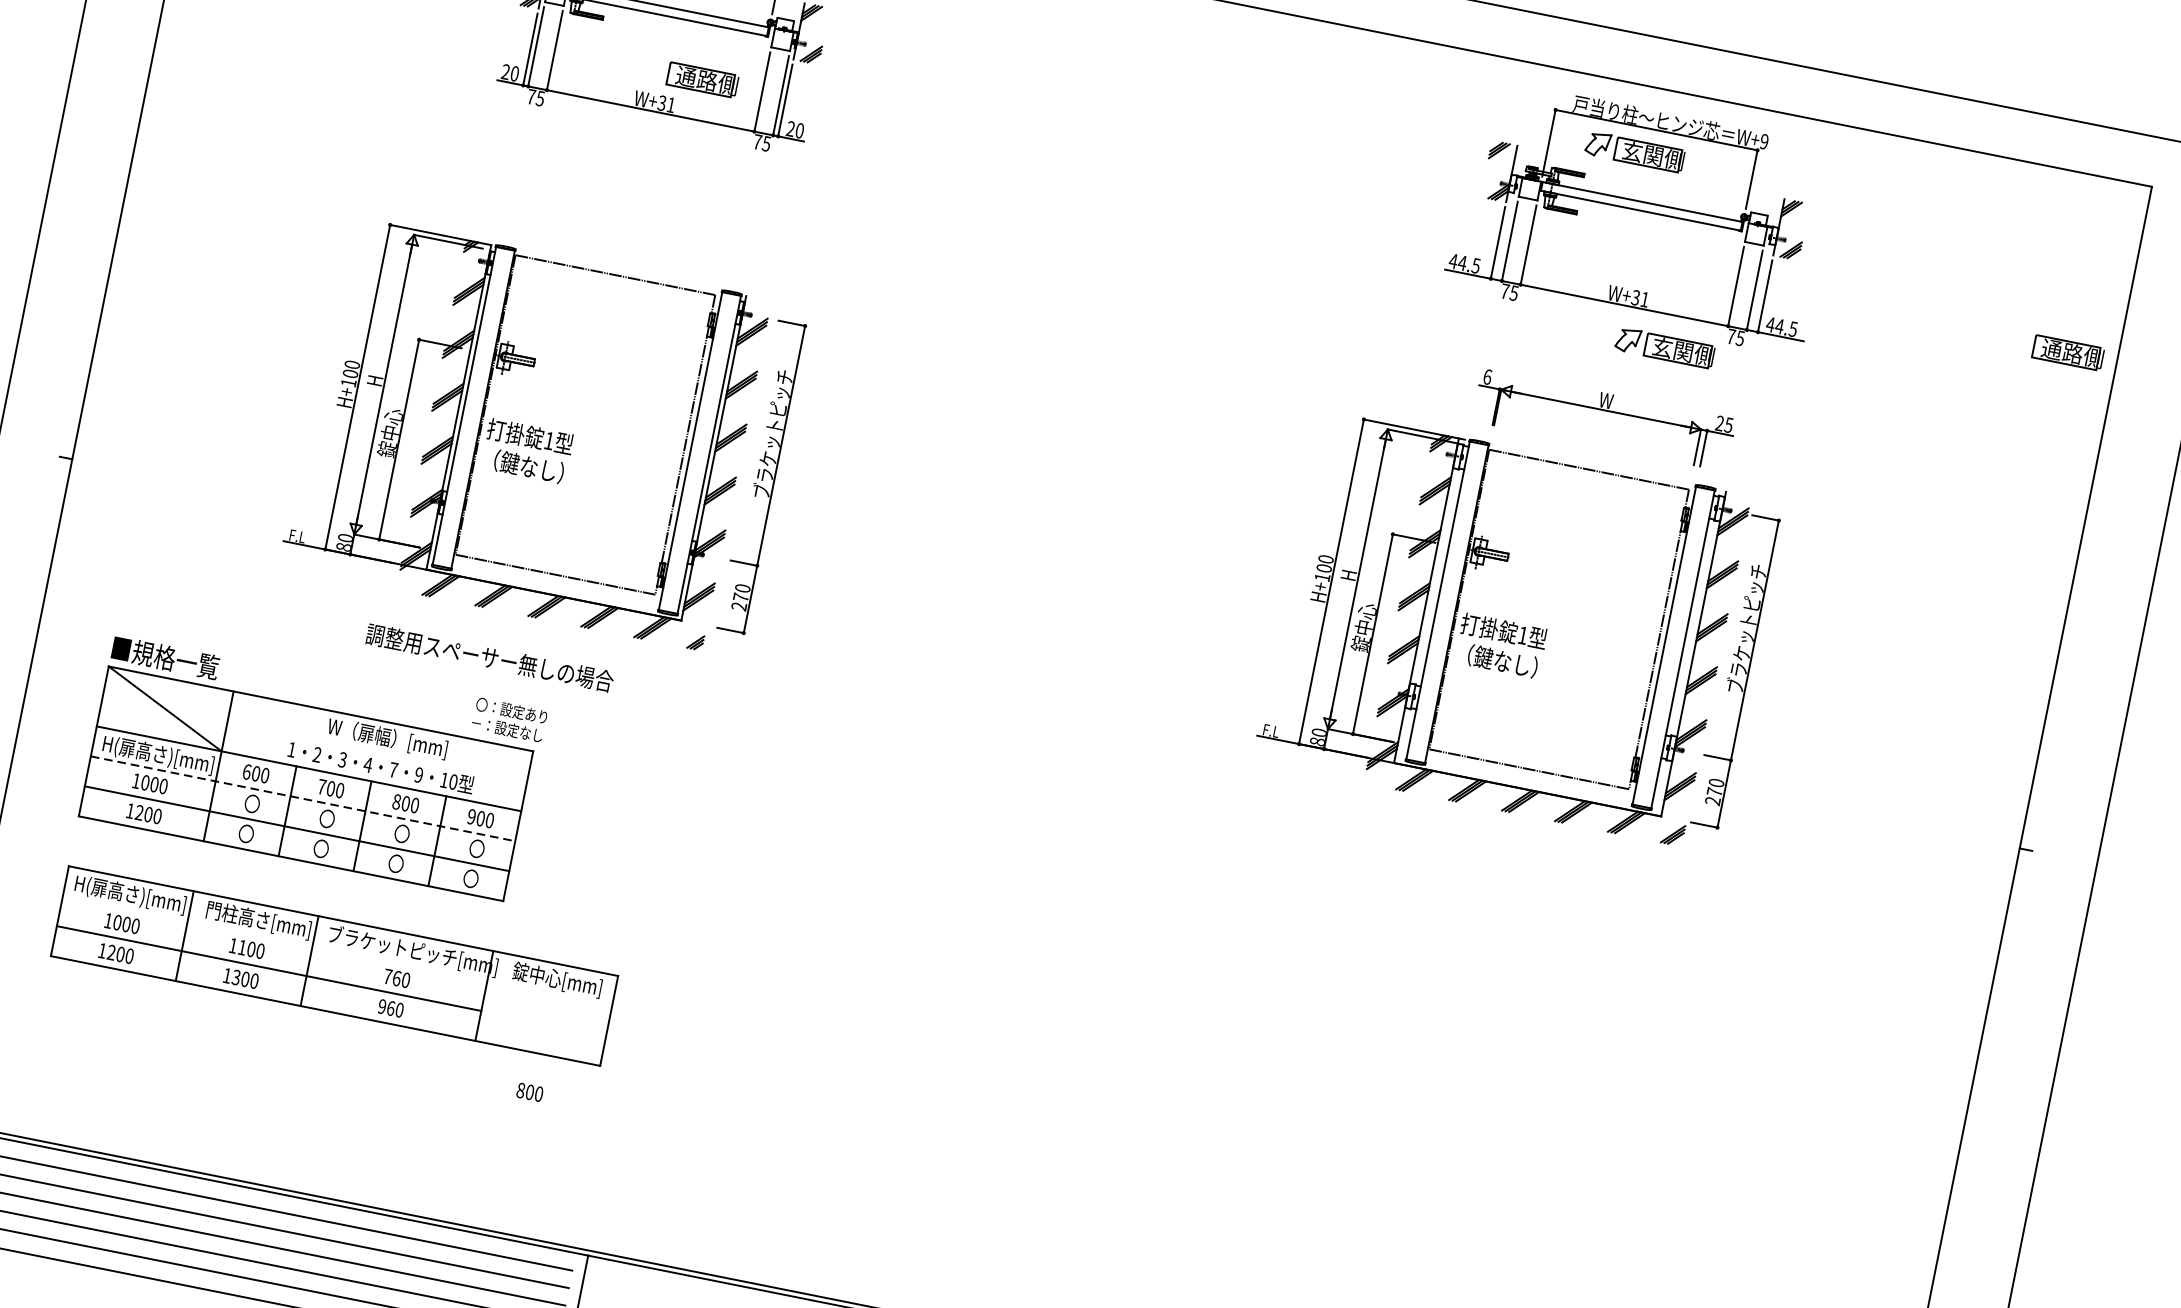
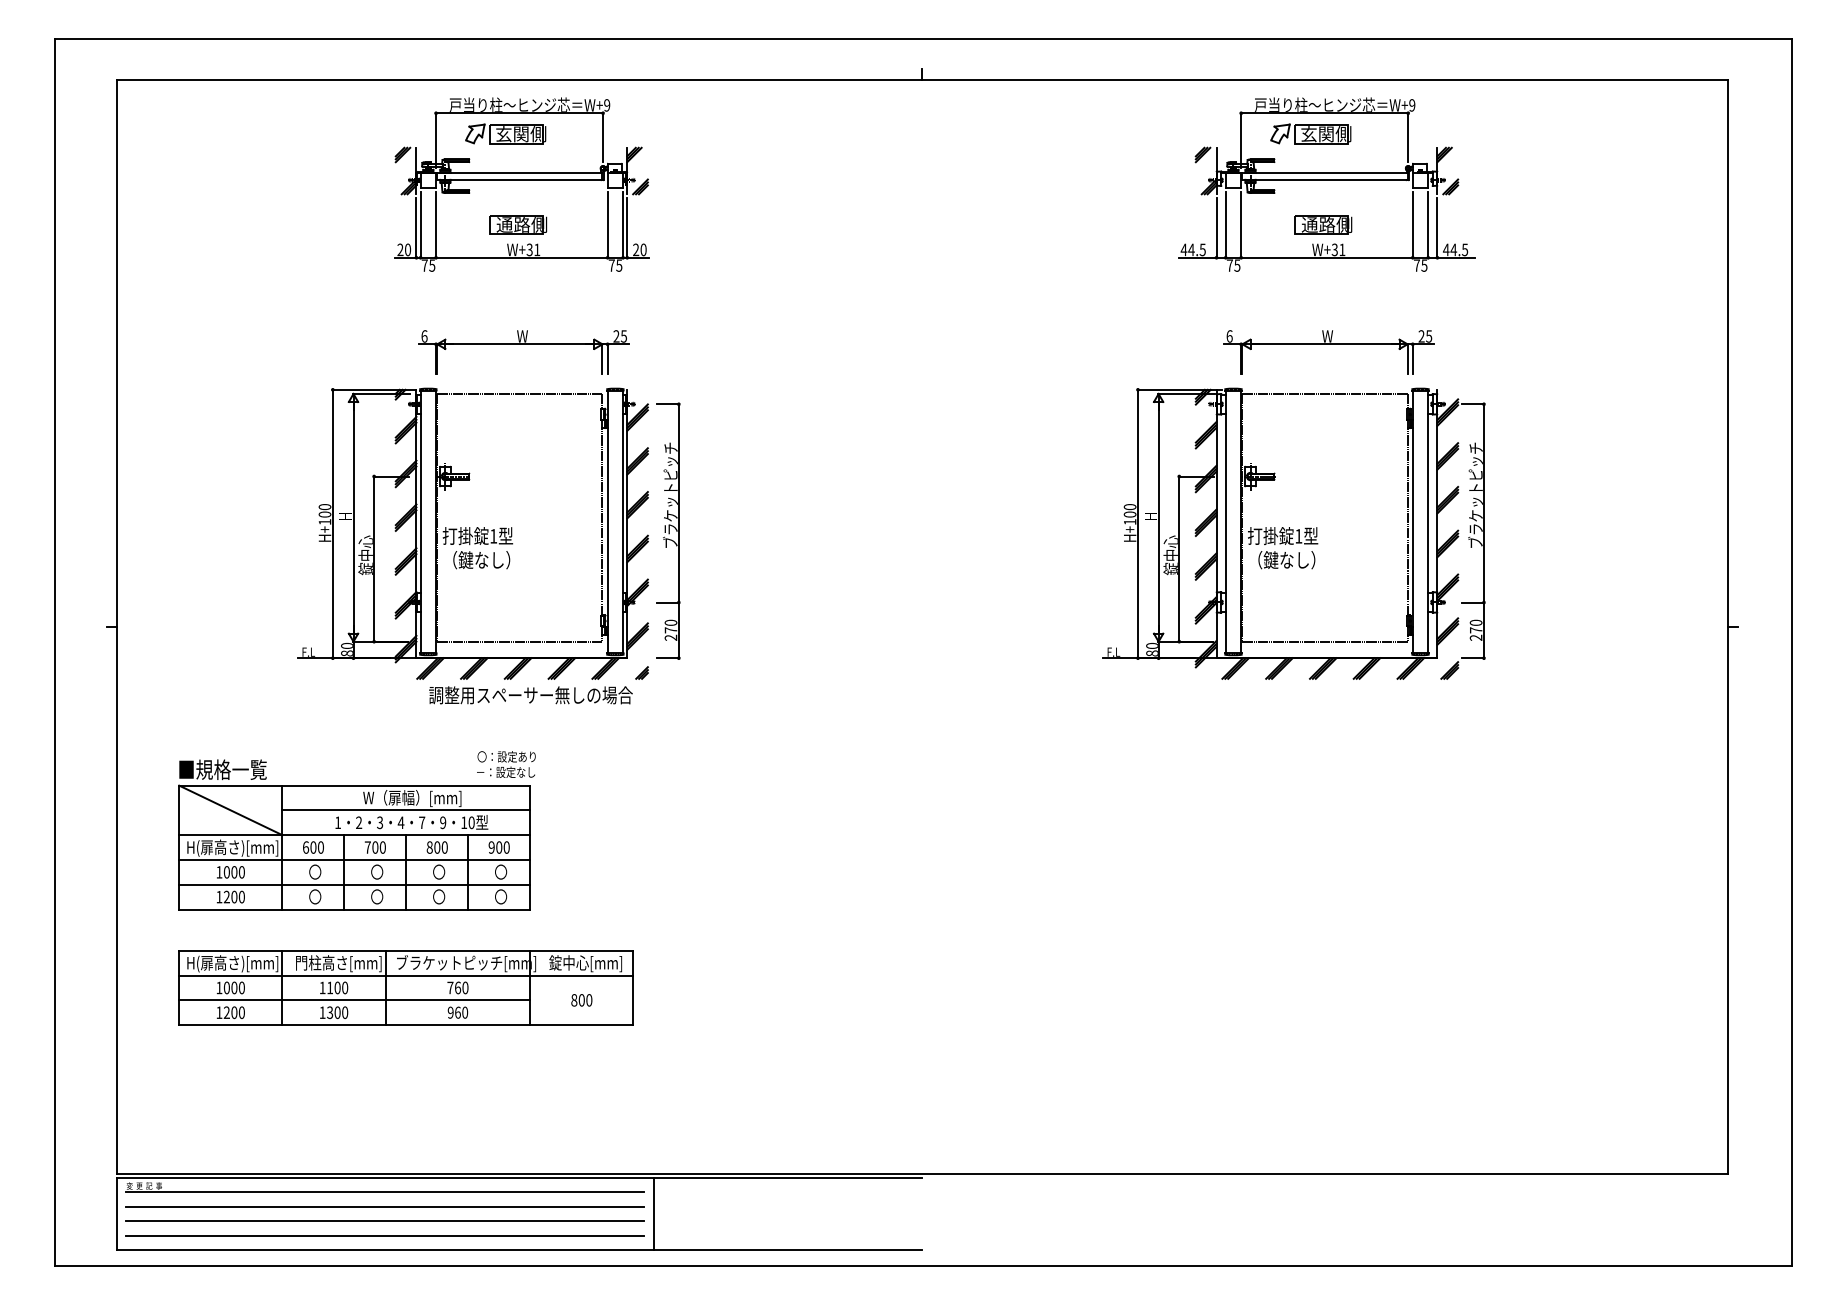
part: (703, 79) -> (518, 224), moved
part: (631, 216) -> (523, 344), added
part: (1664, 347) -> (1365, 284), removed
part: (2068, 352) -> (1323, 224), moved
text: (489, 658) -> (530, 695), moved
line: (377, 751) -> (406, 810), added
line: (304, 798) -> (355, 859), dashed -> solid
line: (337, 951) -> (406, 975), added
text: (529, 1092) -> (581, 1000), moved

